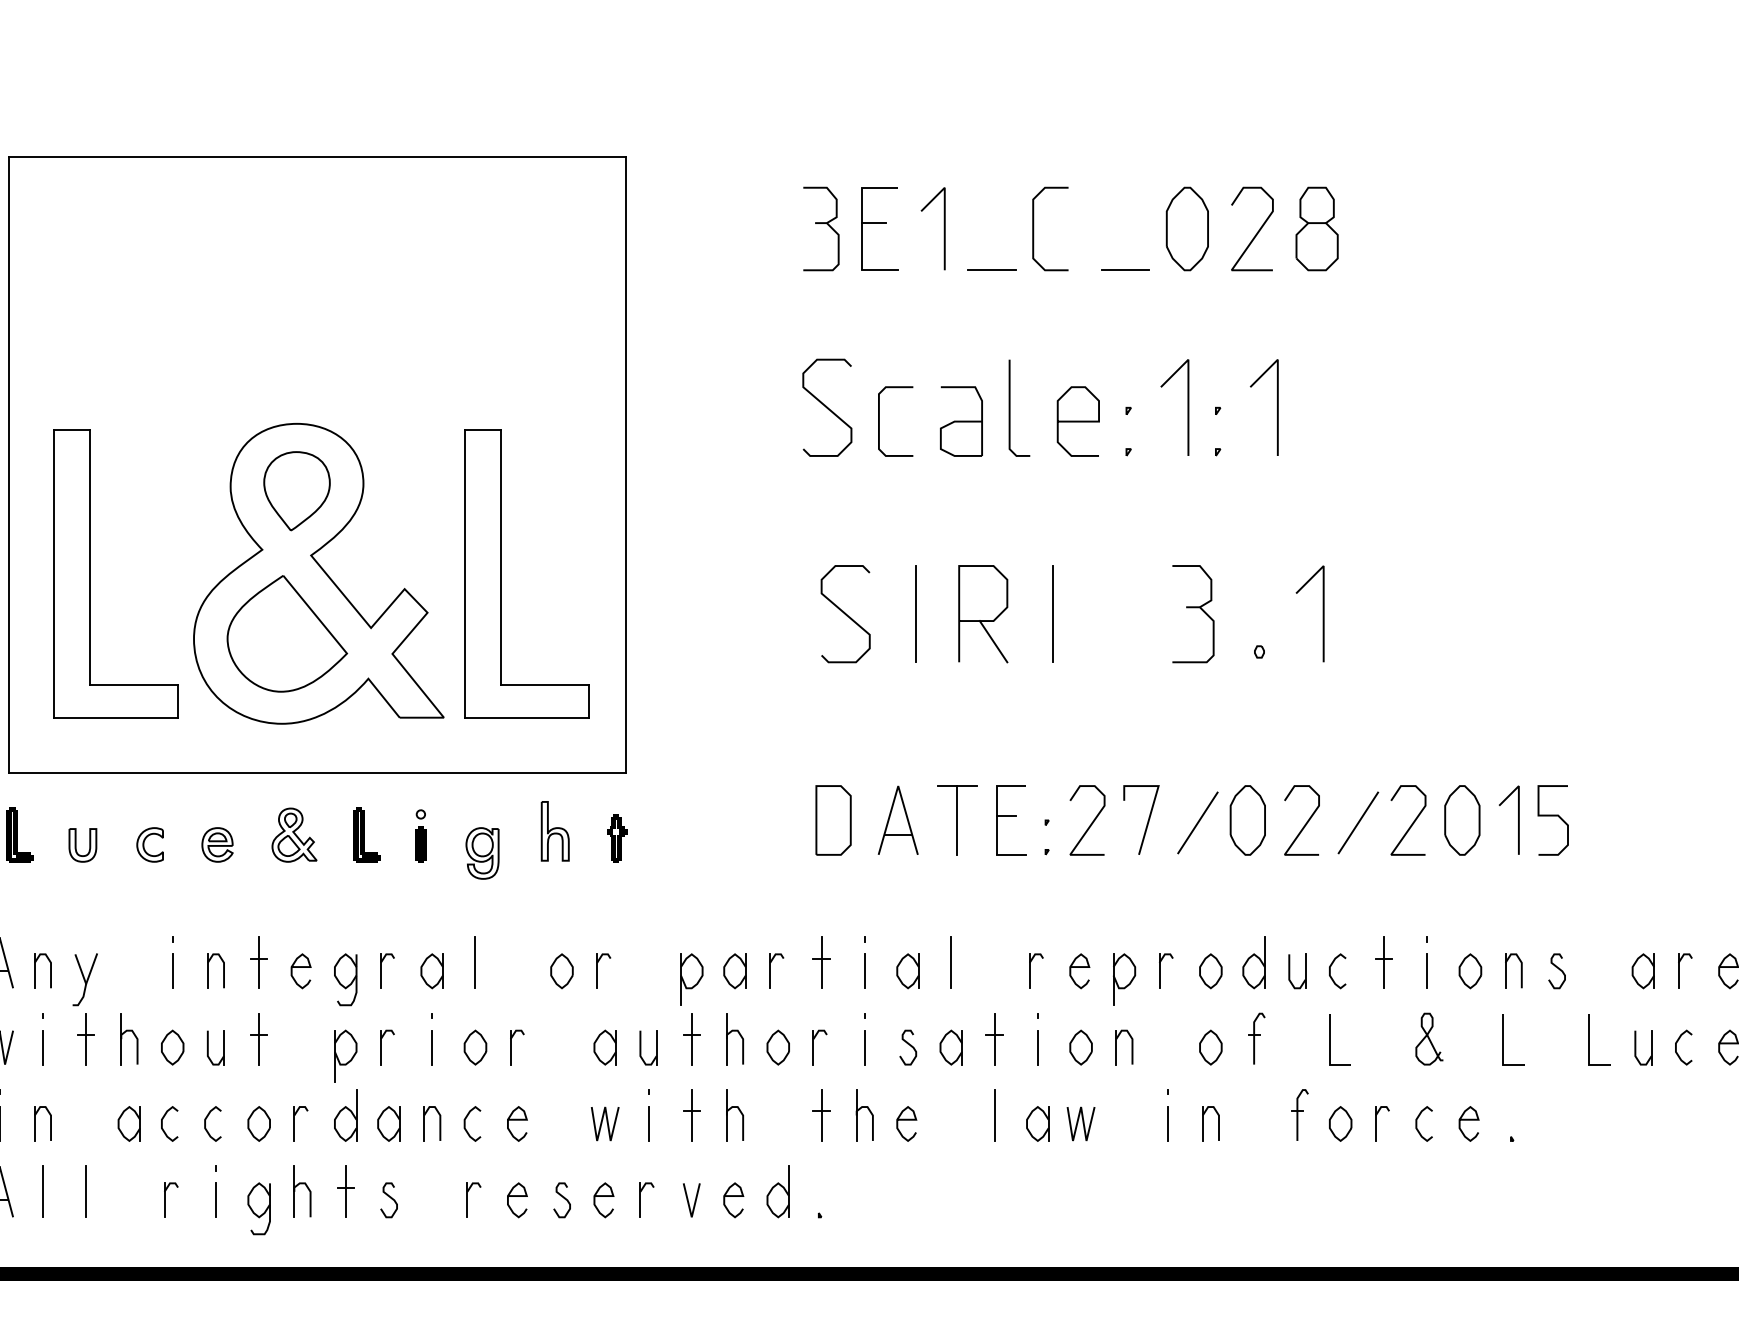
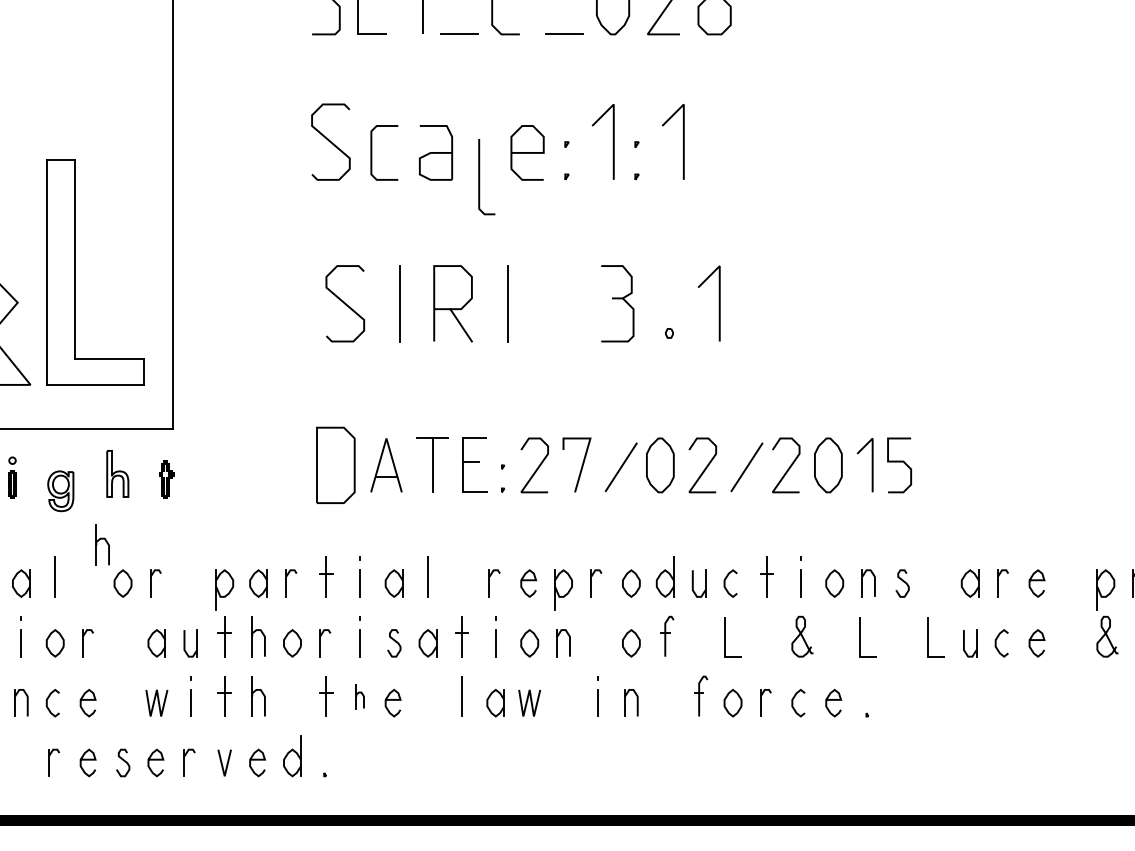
line: (1010, 407) -> (479, 176), moved
part: (833, 820) -> (335, 465), size x1.4
part: (541, 920) -> (106, 543), added
part: (864, 1115) -> (360, 696), size x0.6

